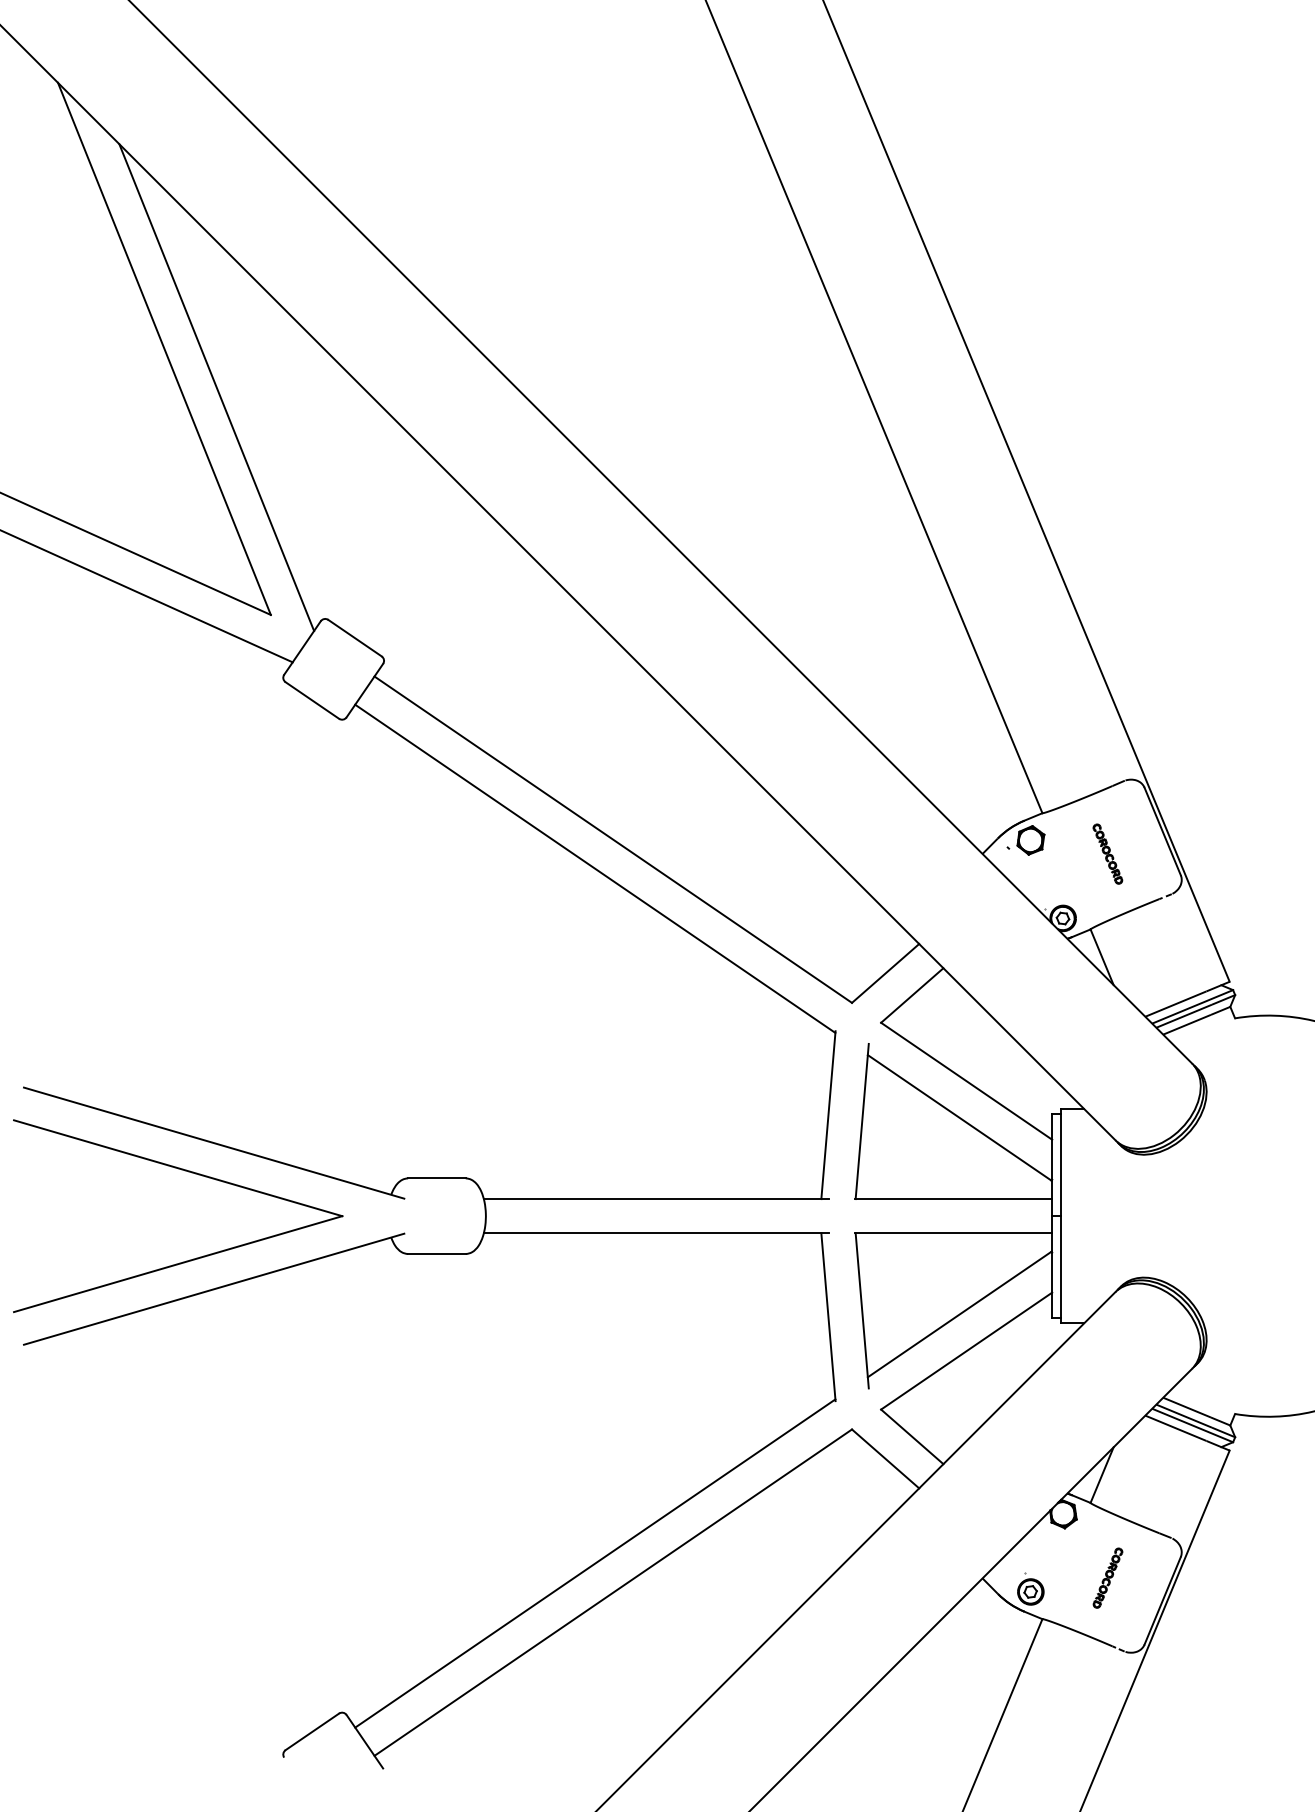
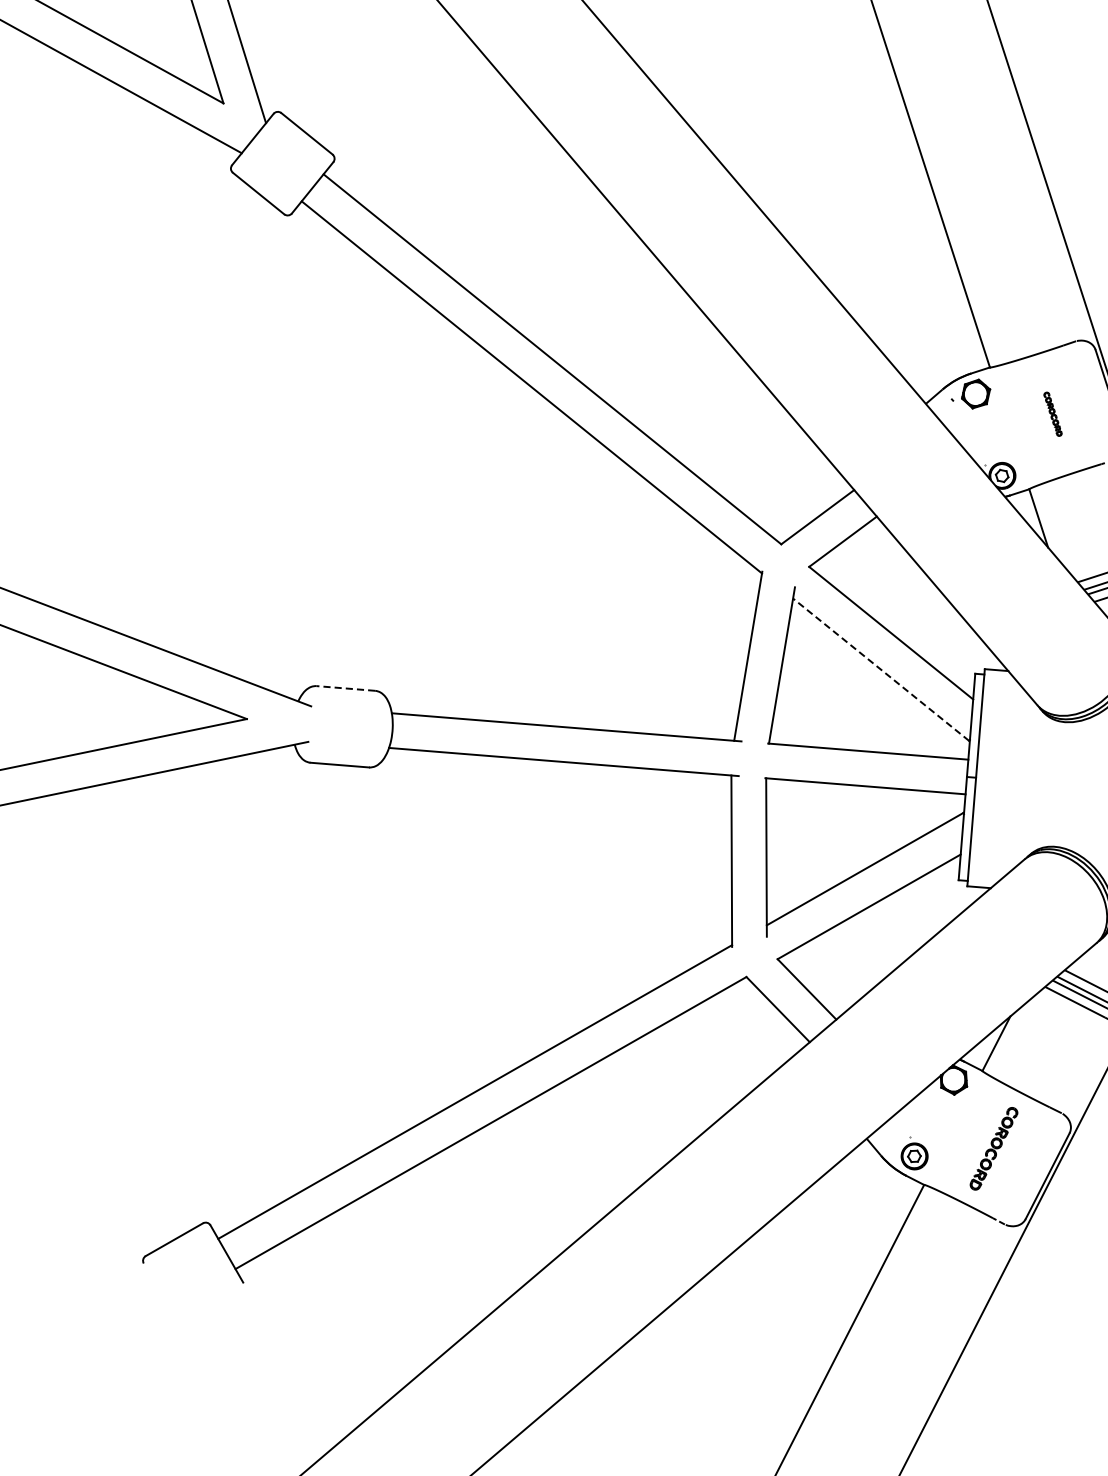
part: (1107, 853) -> (1052, 413), size x0.7
line: (959, 1117) -> (880, 669), solid -> dashed
line: (436, 1178) -> (345, 688), solid -> dashed
part: (1107, 1577) -> (993, 1148), size x1.4

